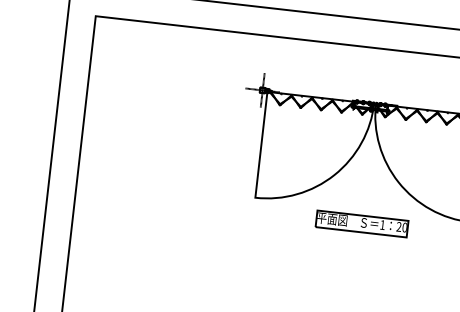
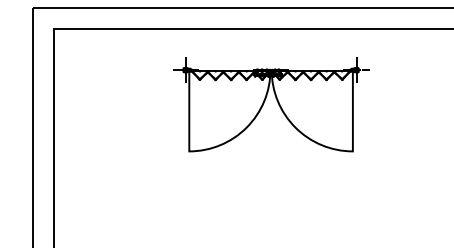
part: (362, 223) -> (271, 161), removed

